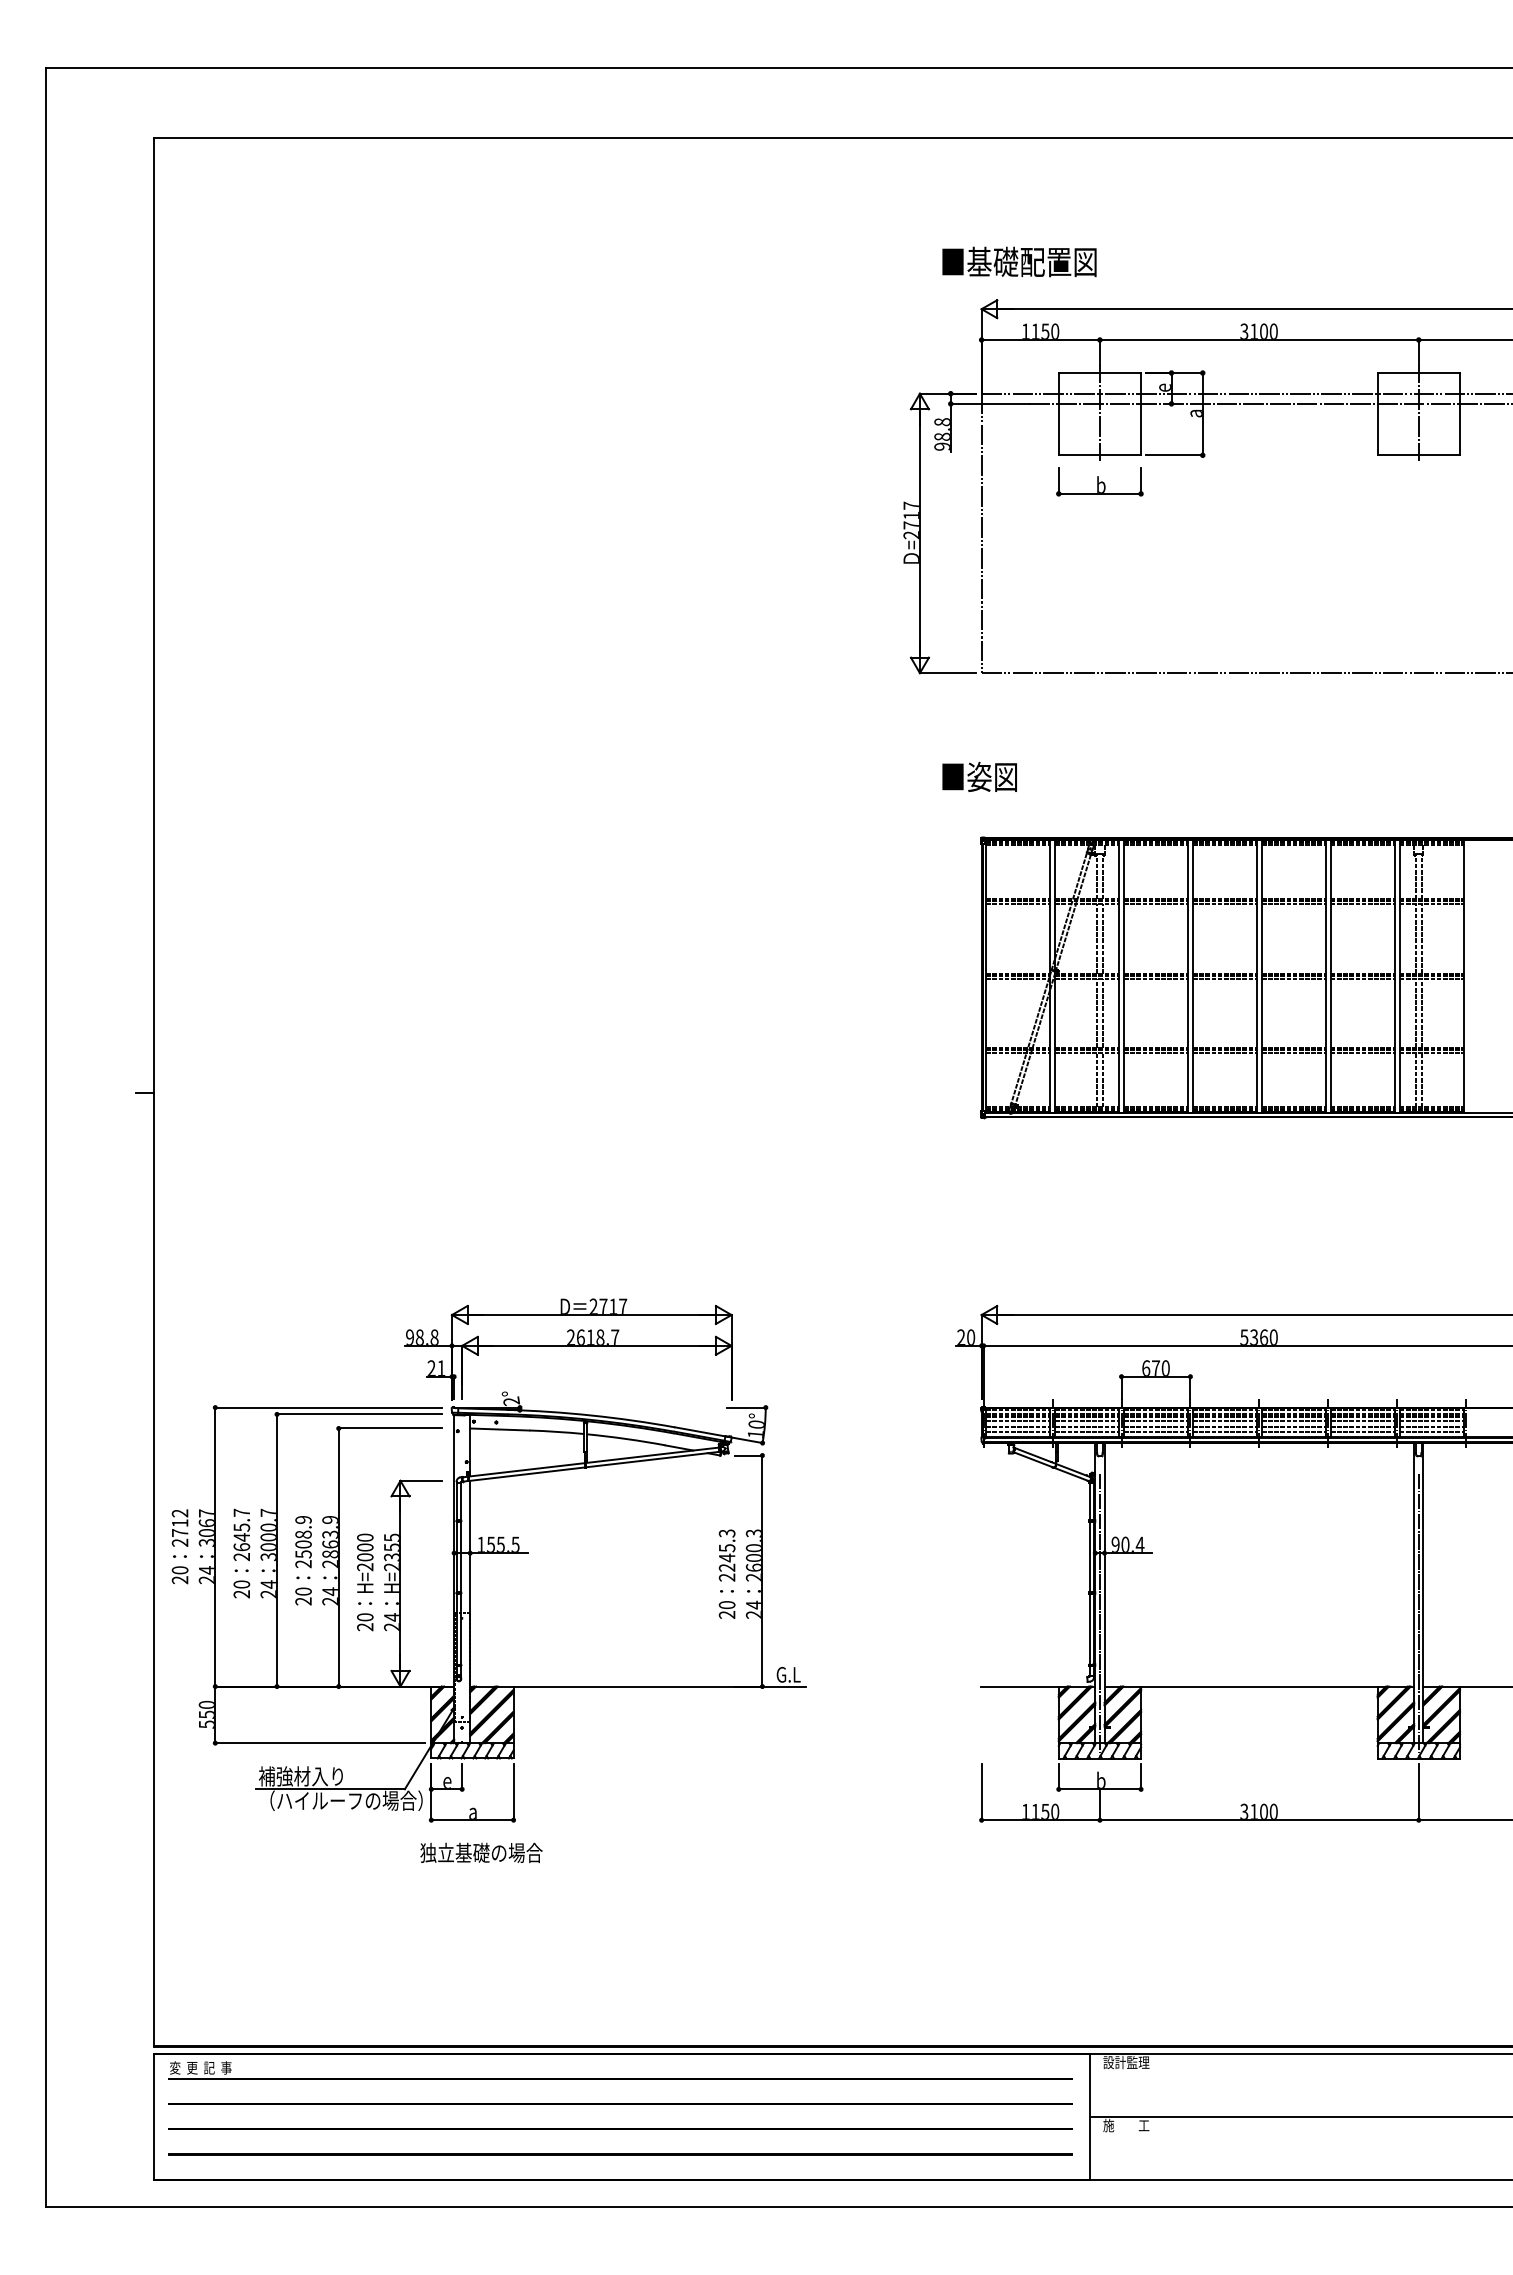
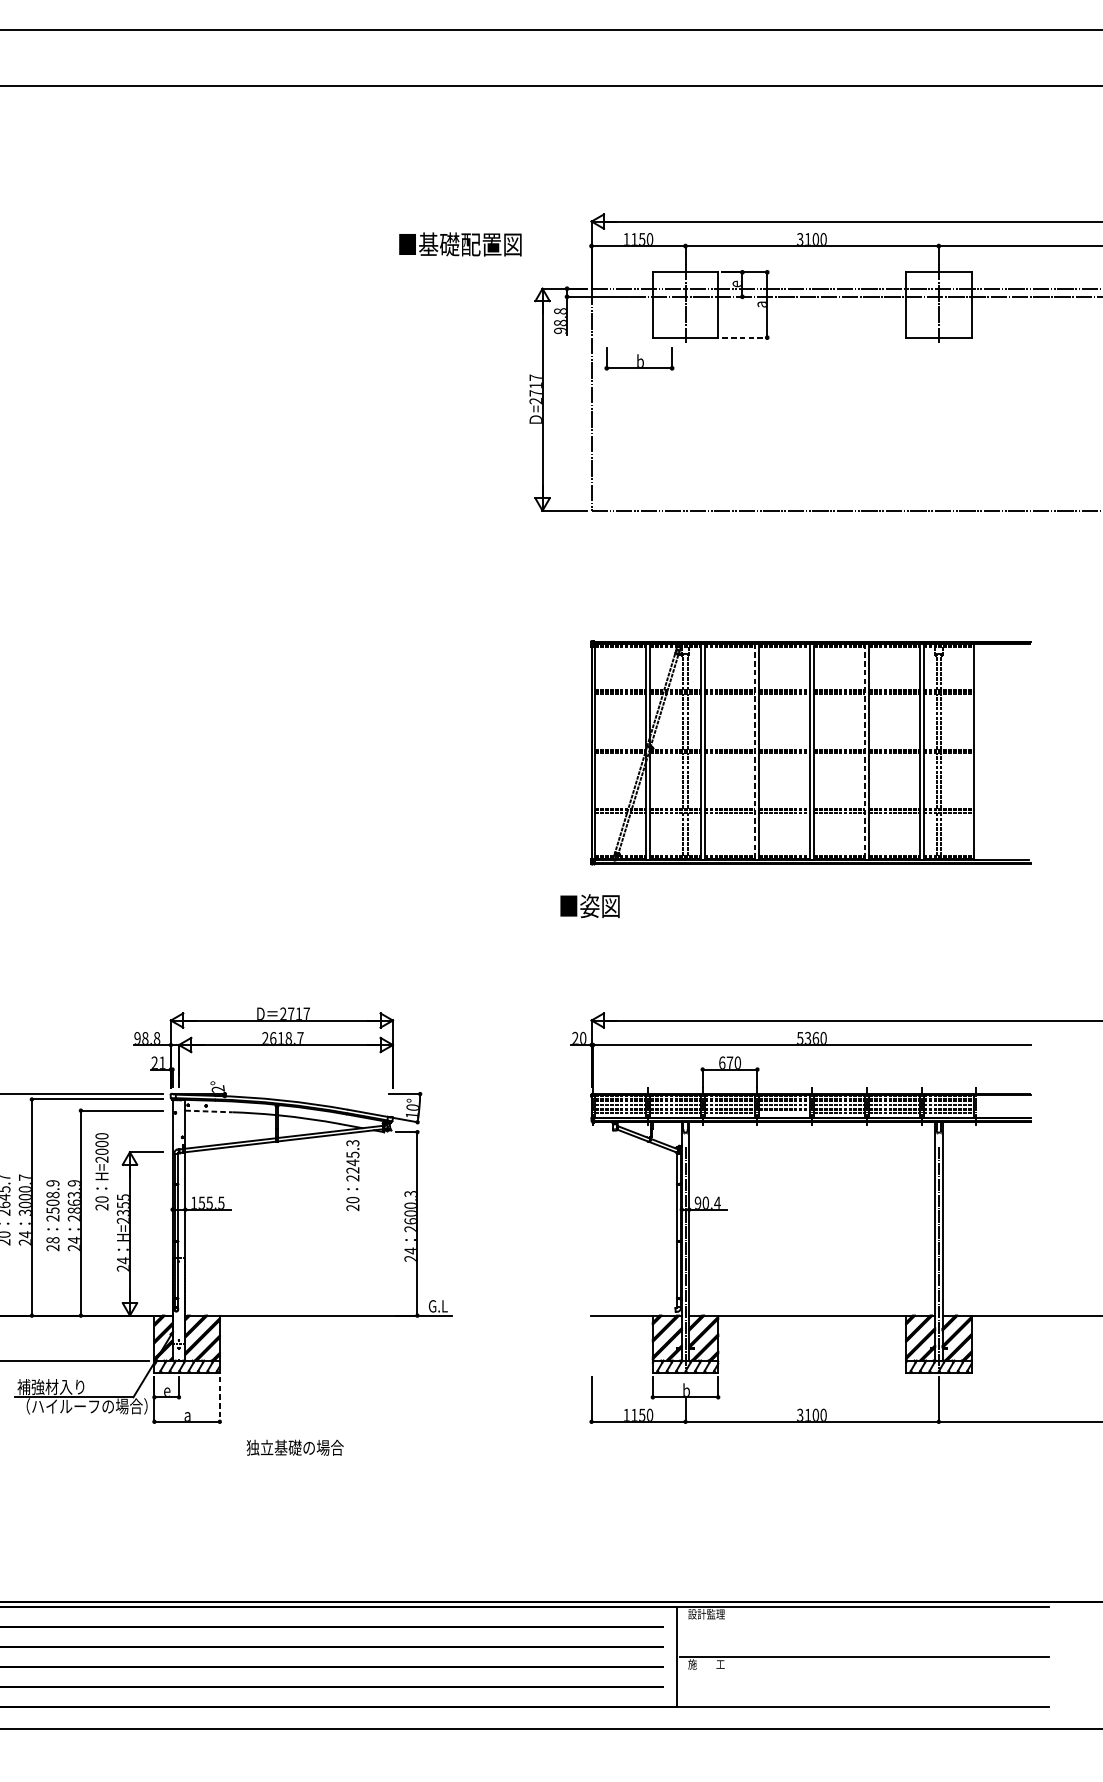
text: (1019, 261) -> (460, 244), moved
line: (1175, 455) -> (745, 337), solid -> dashed
part: (1099, 481) -> (639, 358), moved
text: (979, 776) -> (589, 905), moved
line: (1187, 977) -> (755, 752), solid -> dashed
line: (1325, 977) -> (864, 752), solid -> dashed
line: (499, 1429) -> (208, 1111), solid -> dashed
line: (1224, 1431) -> (784, 1113), removed
text: (726, 1573) -> (352, 1175), moved
text: (365, 1582) -> (102, 1171), moved
text: (303, 1591) -> (52, 1240), 20 -> 28
line: (513, 1792) -> (219, 1399), solid -> dashed
text: (481, 1852) -> (295, 1447), moved

